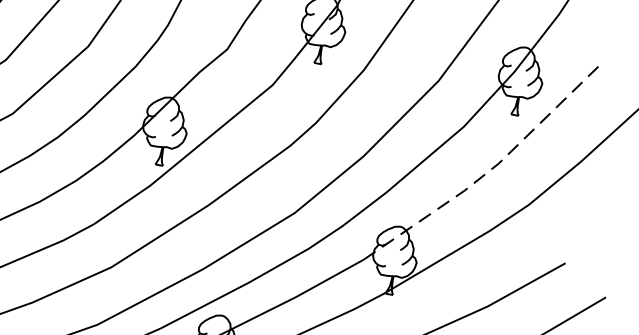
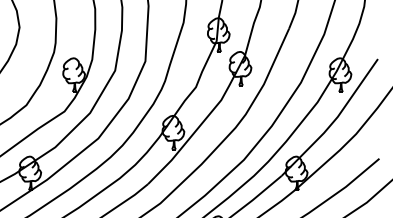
line: (490, 171) -> (334, 121), dashed -> solid

